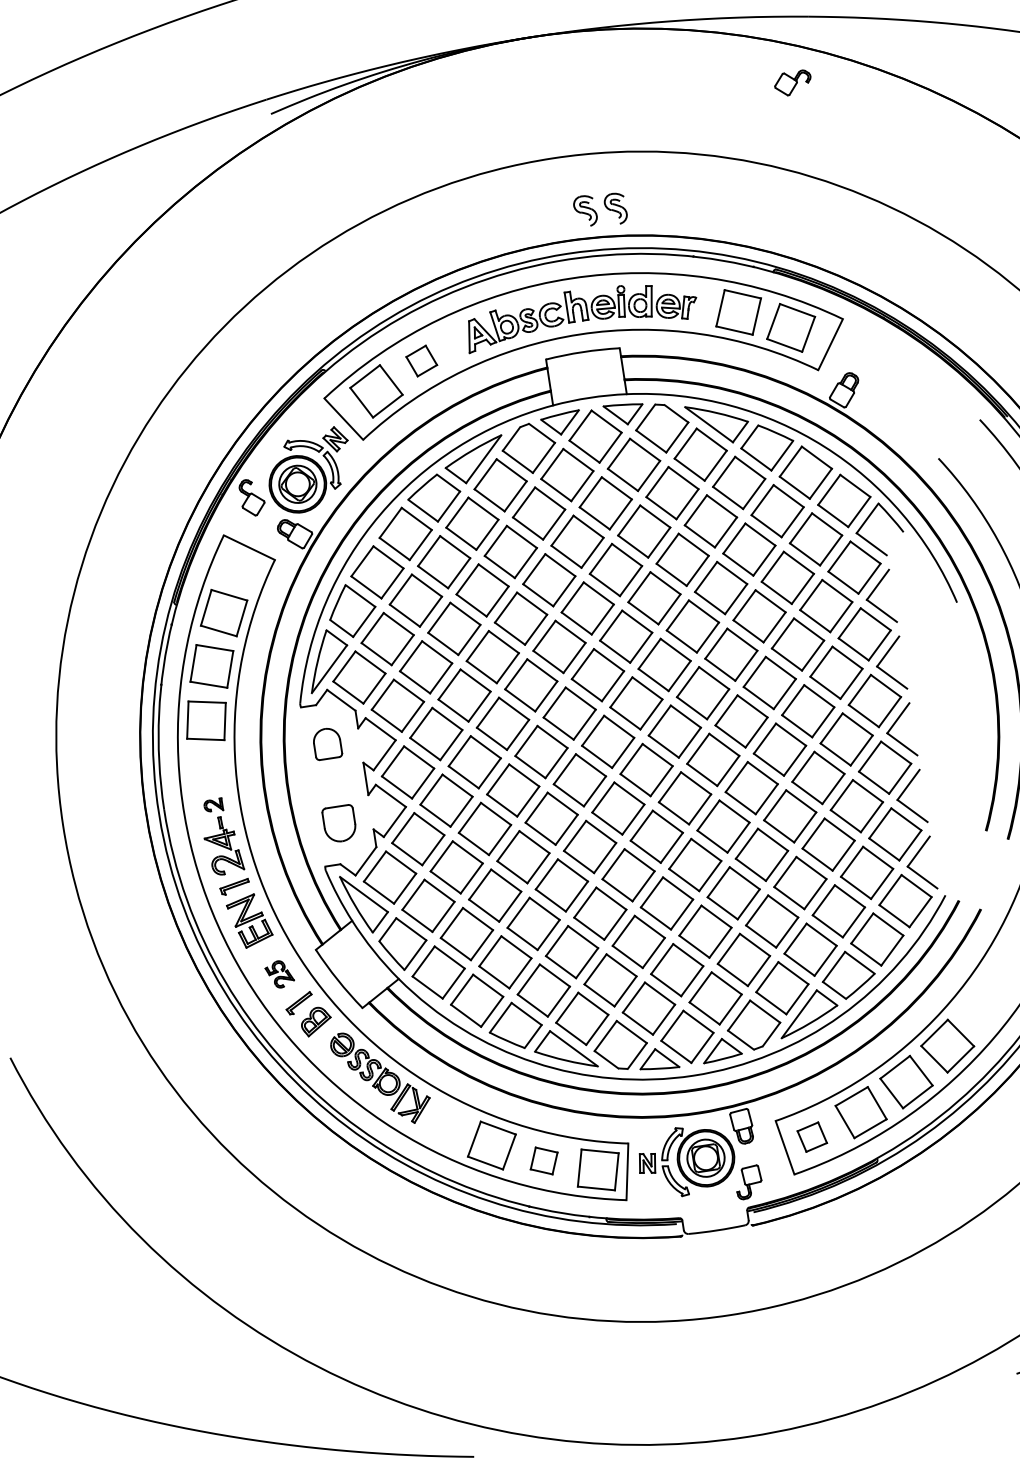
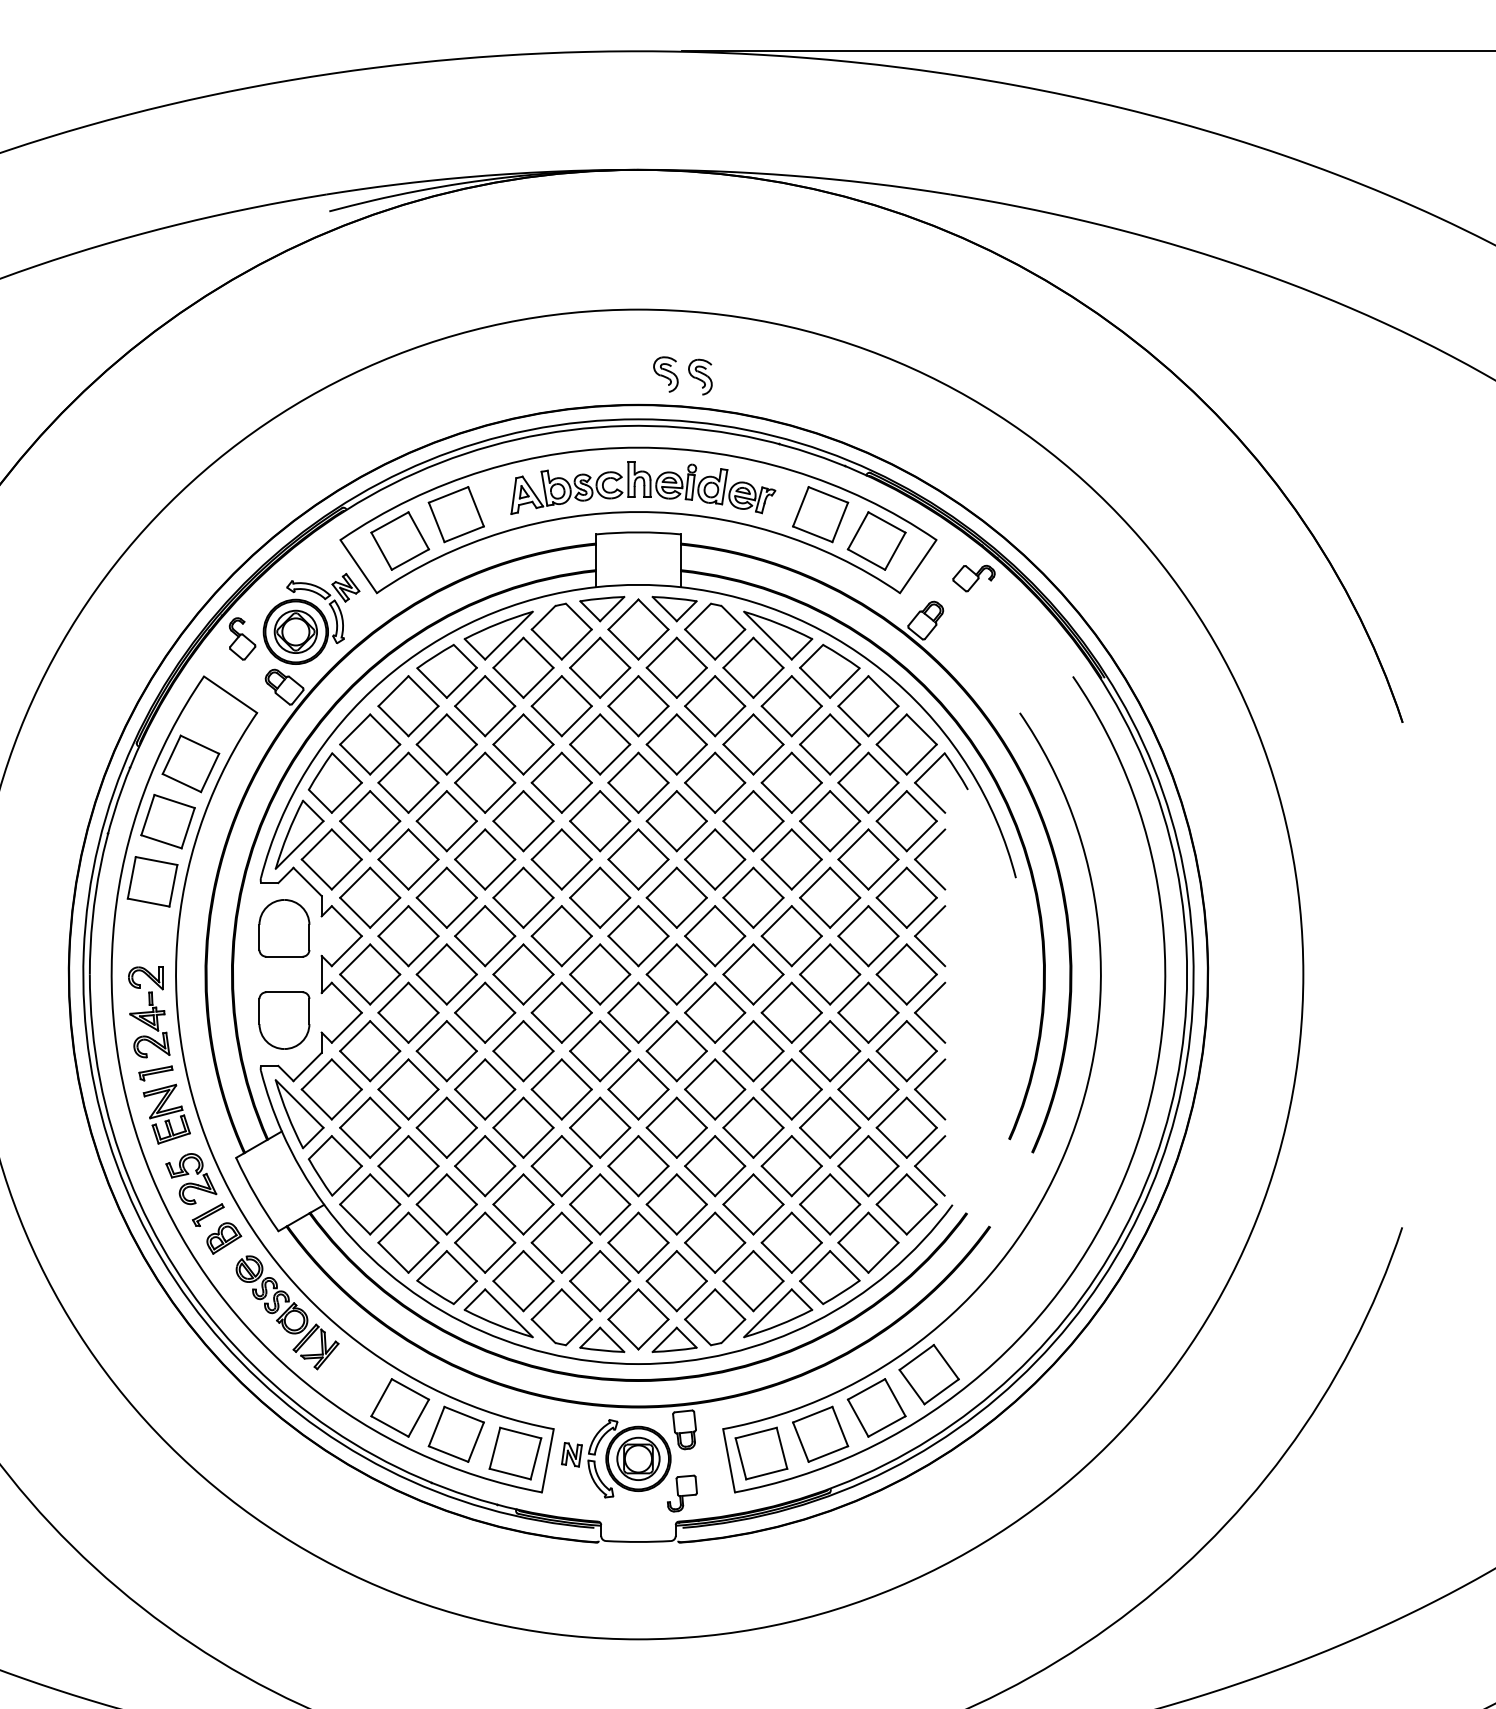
part: (792, 83) -> (973, 578), moved
part: (421, 360) -> (455, 514), size x1.67
part: (327, 743) -> (284, 928), size x1.67
part: (213, 805) -> (145, 978), size x1.67
part: (339, 823) -> (284, 1020), size x1.43
part: (279, 974) -> (191, 1179), size x1.67
part: (812, 1137) -> (761, 1453), size x1.67
part: (543, 1160) -> (455, 1433), size x1.67

